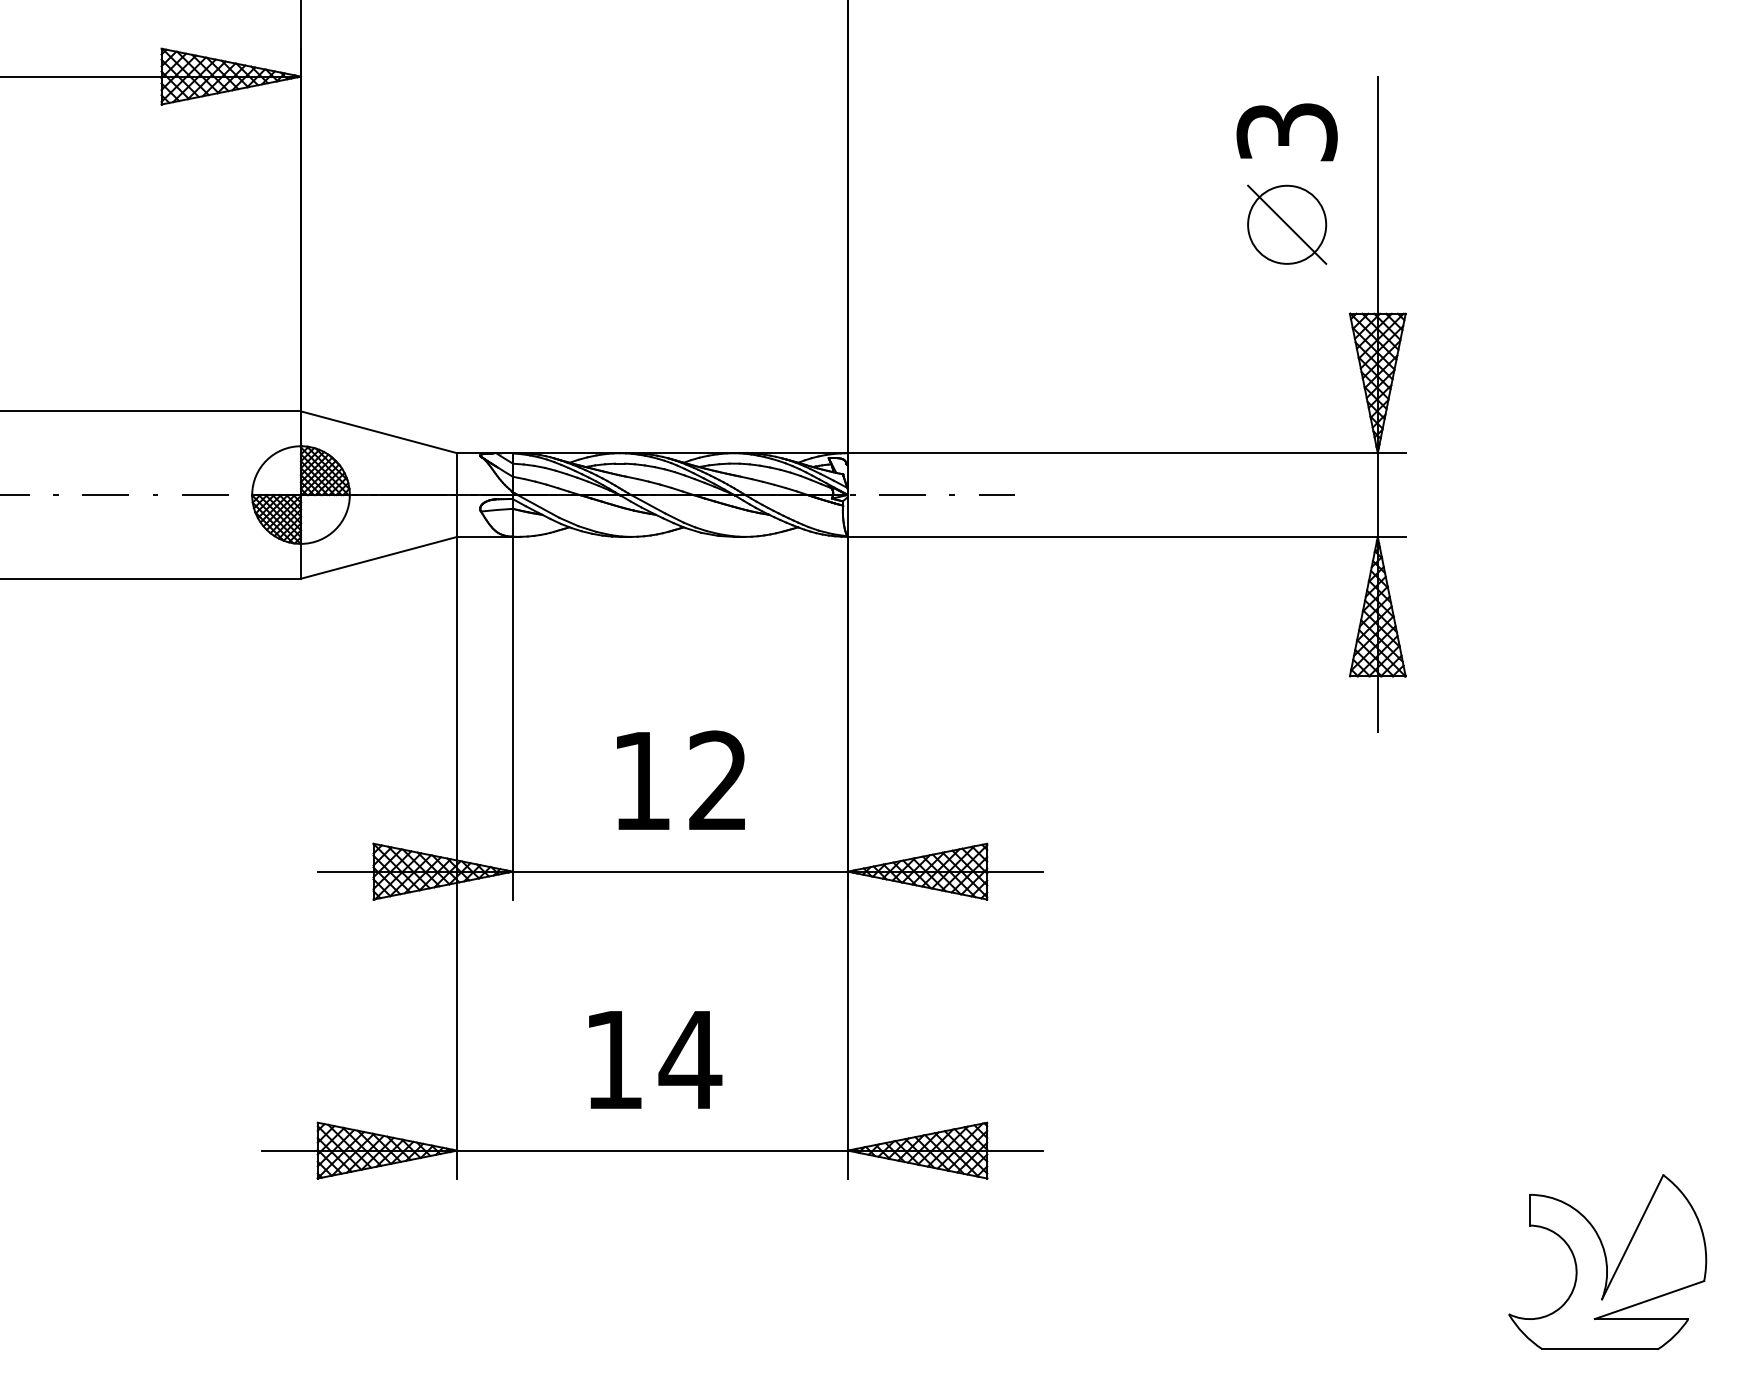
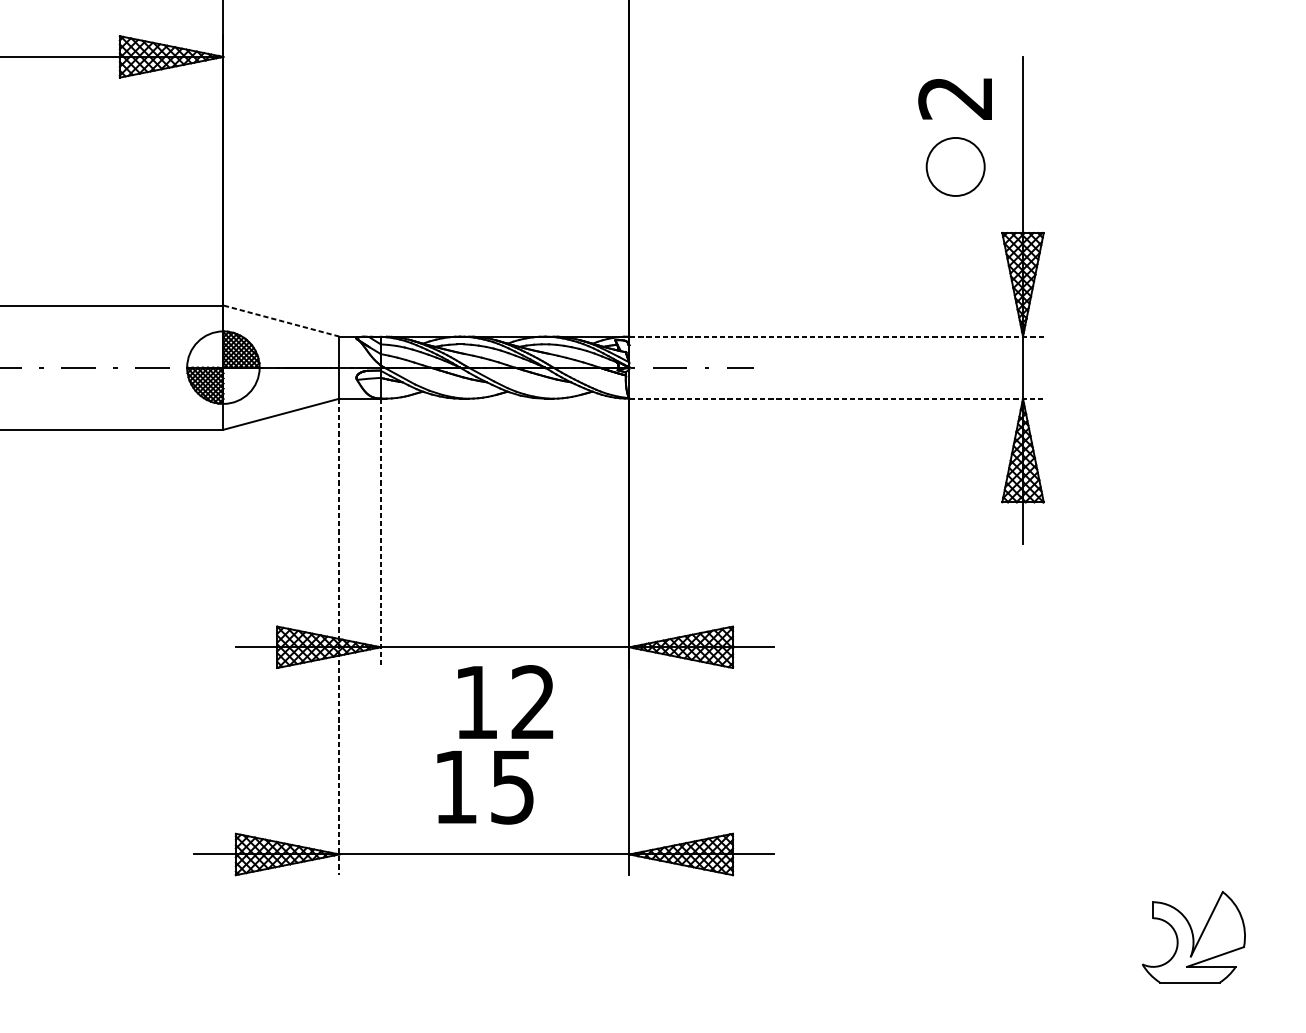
text: (1286, 132) -> (955, 98), 3 -> 2
line: (1287, 224) -> (955, 166), removed
line: (379, 432) -> (281, 321), solid -> dashed
line: (1126, 453) -> (836, 336), solid -> dashed
line: (1126, 536) -> (836, 398), solid -> dashed
line: (513, 718) -> (381, 533), solid -> dashed
text: (680, 779) -> (505, 701), moved
line: (457, 857) -> (339, 636), solid -> dashed
text: (690, 1060) -> (512, 787), 14 -> 15
part: (1607, 1261) -> (1193, 936), size x0.7

